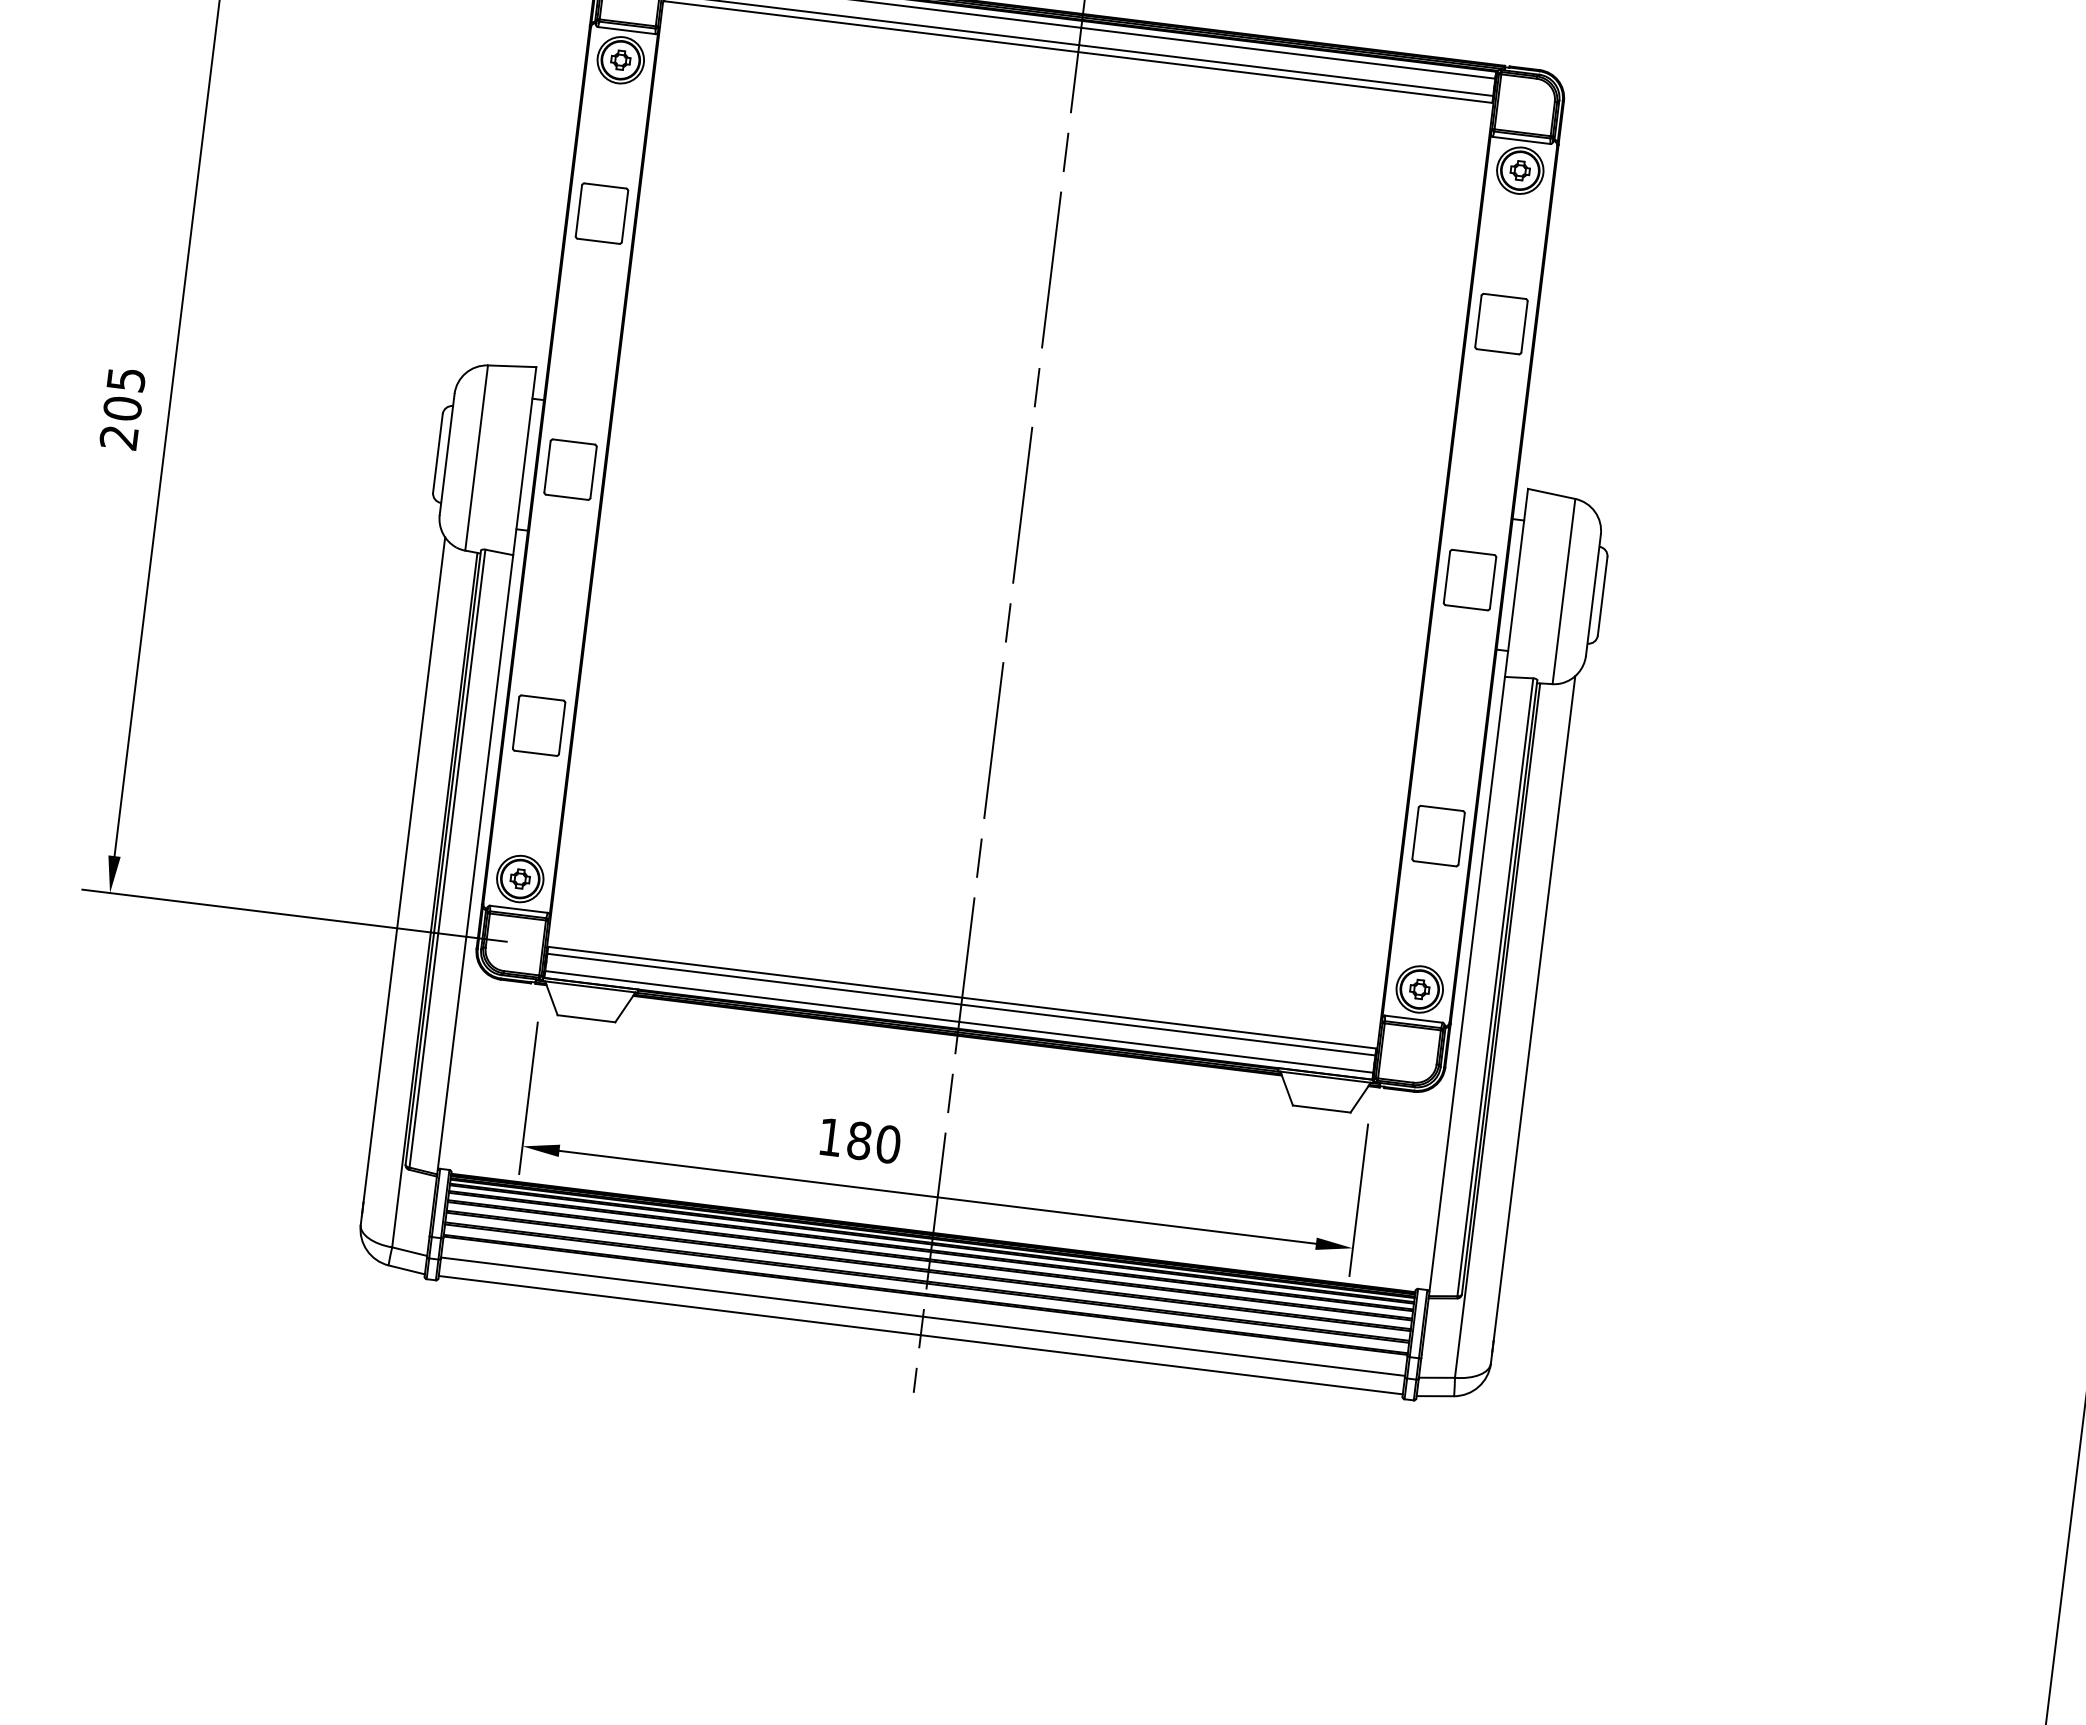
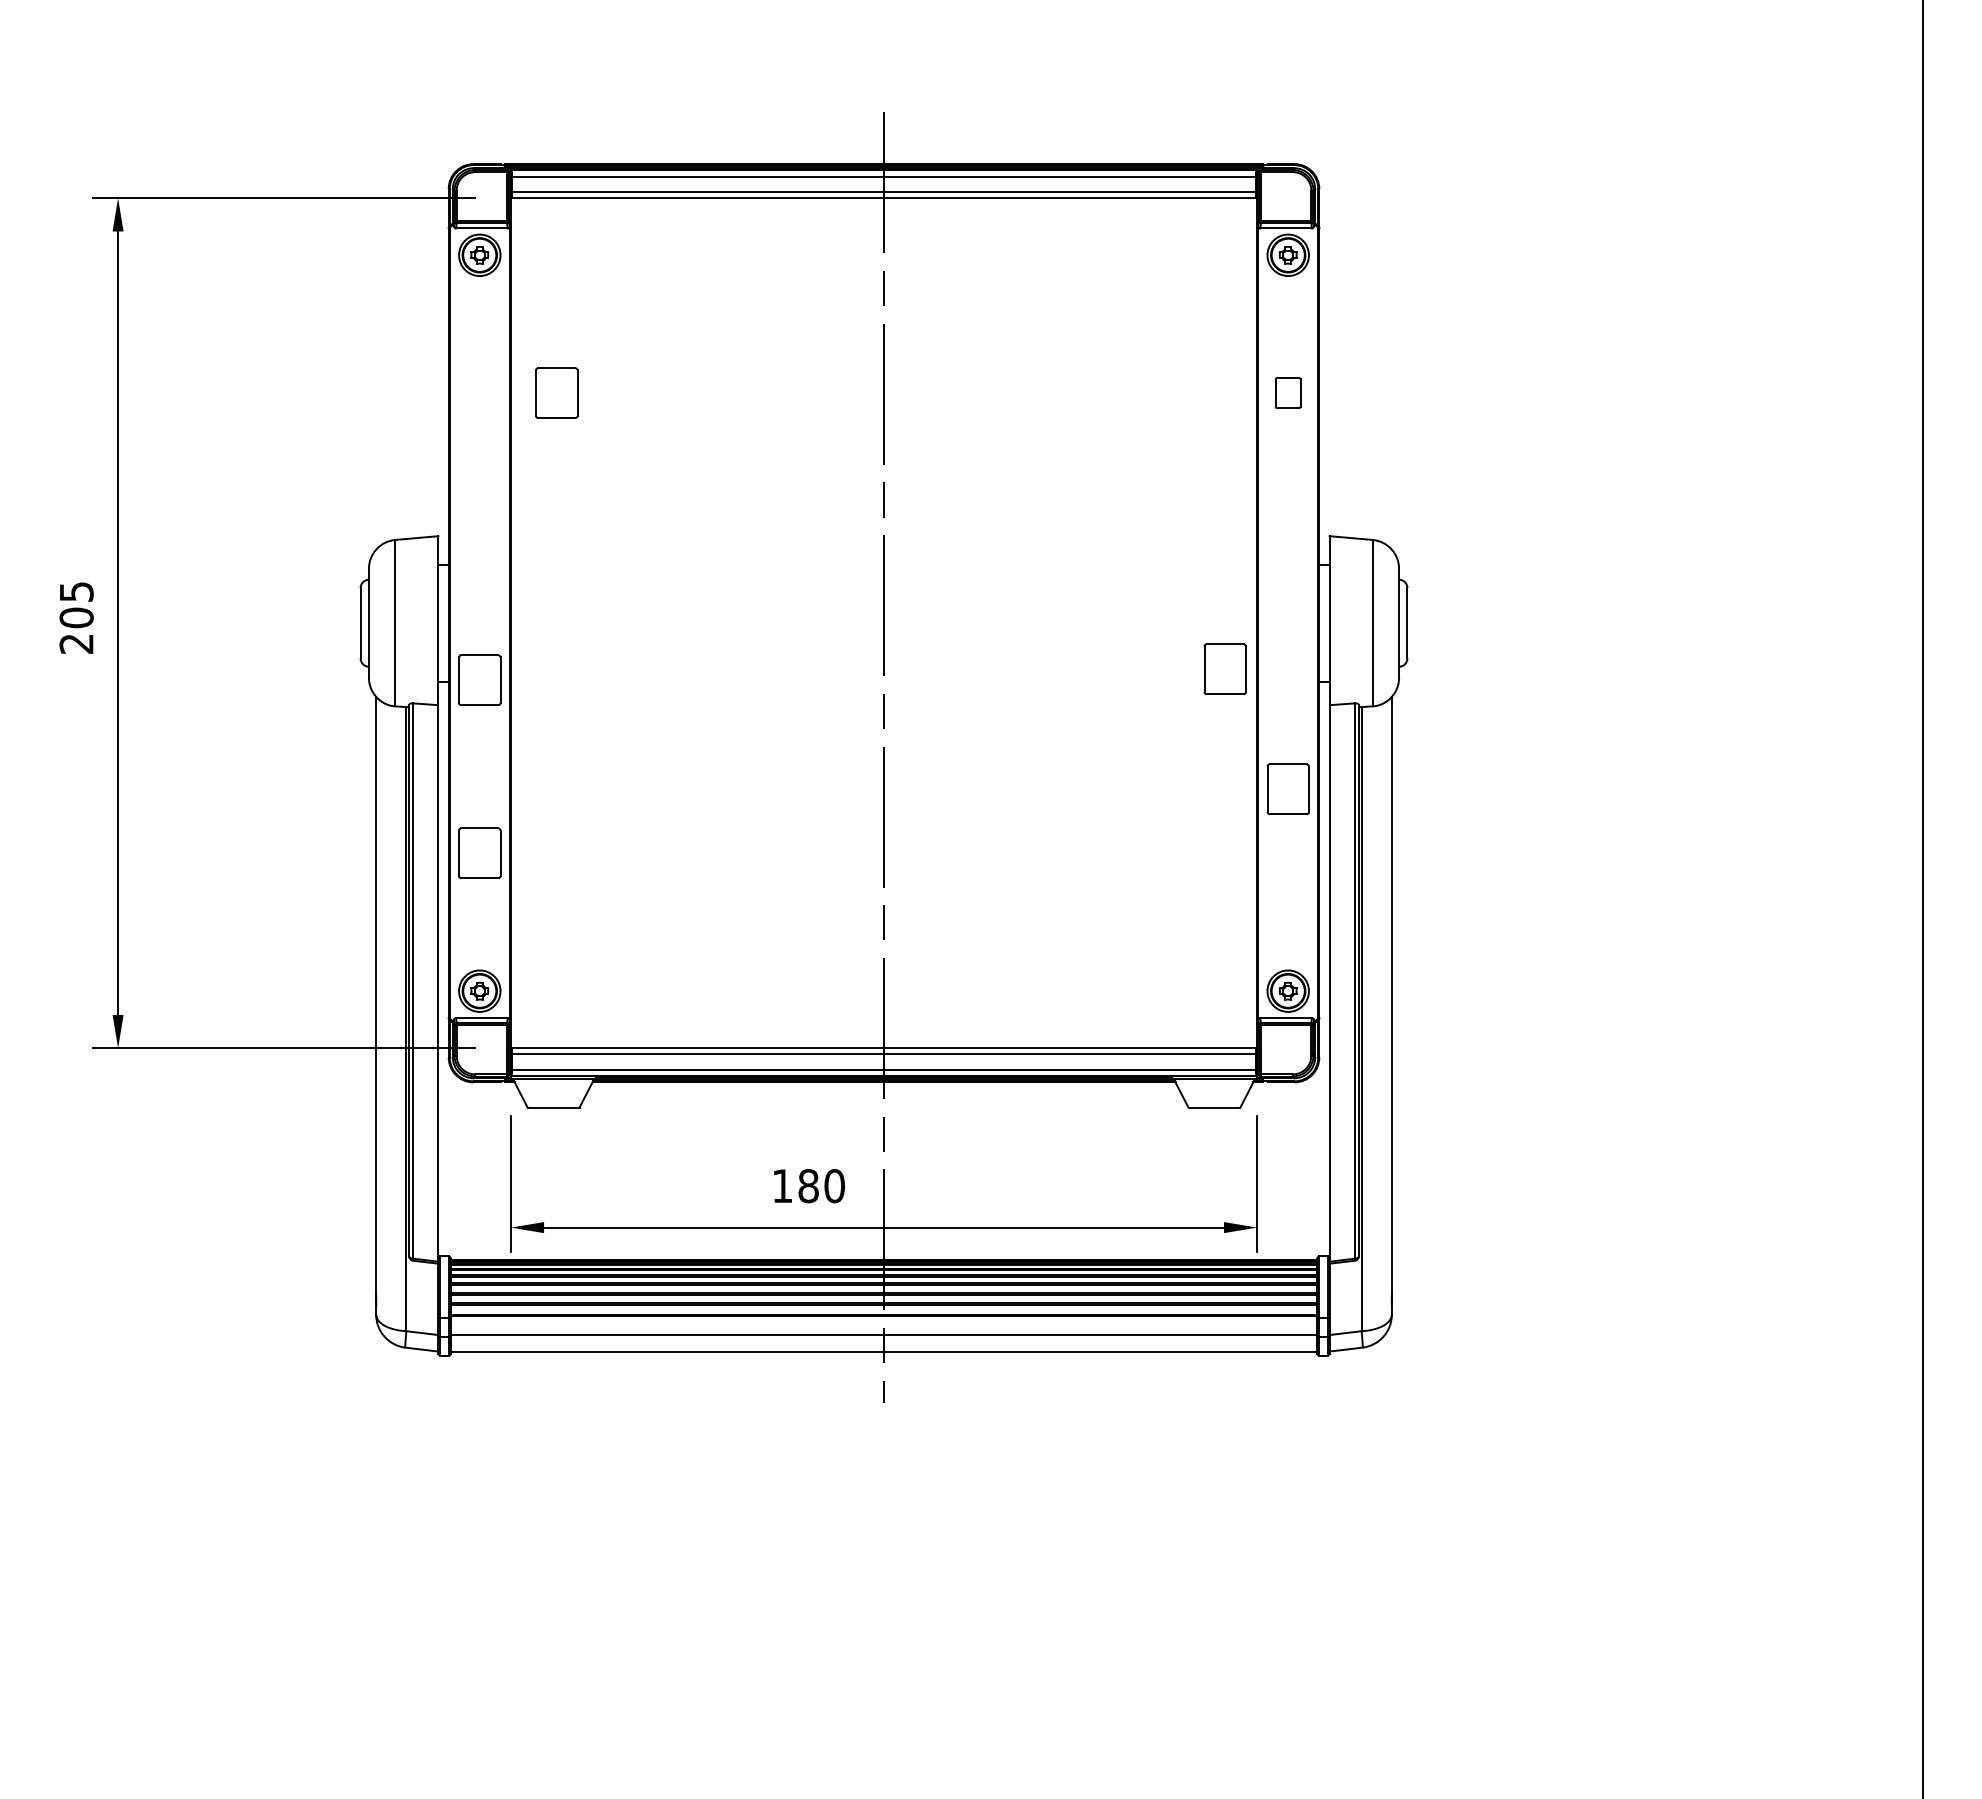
part: (601, 212) -> (556, 392), moved
part: (1500, 323) -> (1287, 392), size x0.6
part: (570, 468) -> (479, 679), moved
part: (1469, 579) -> (1224, 668), moved
part: (1437, 835) -> (1287, 788), moved

